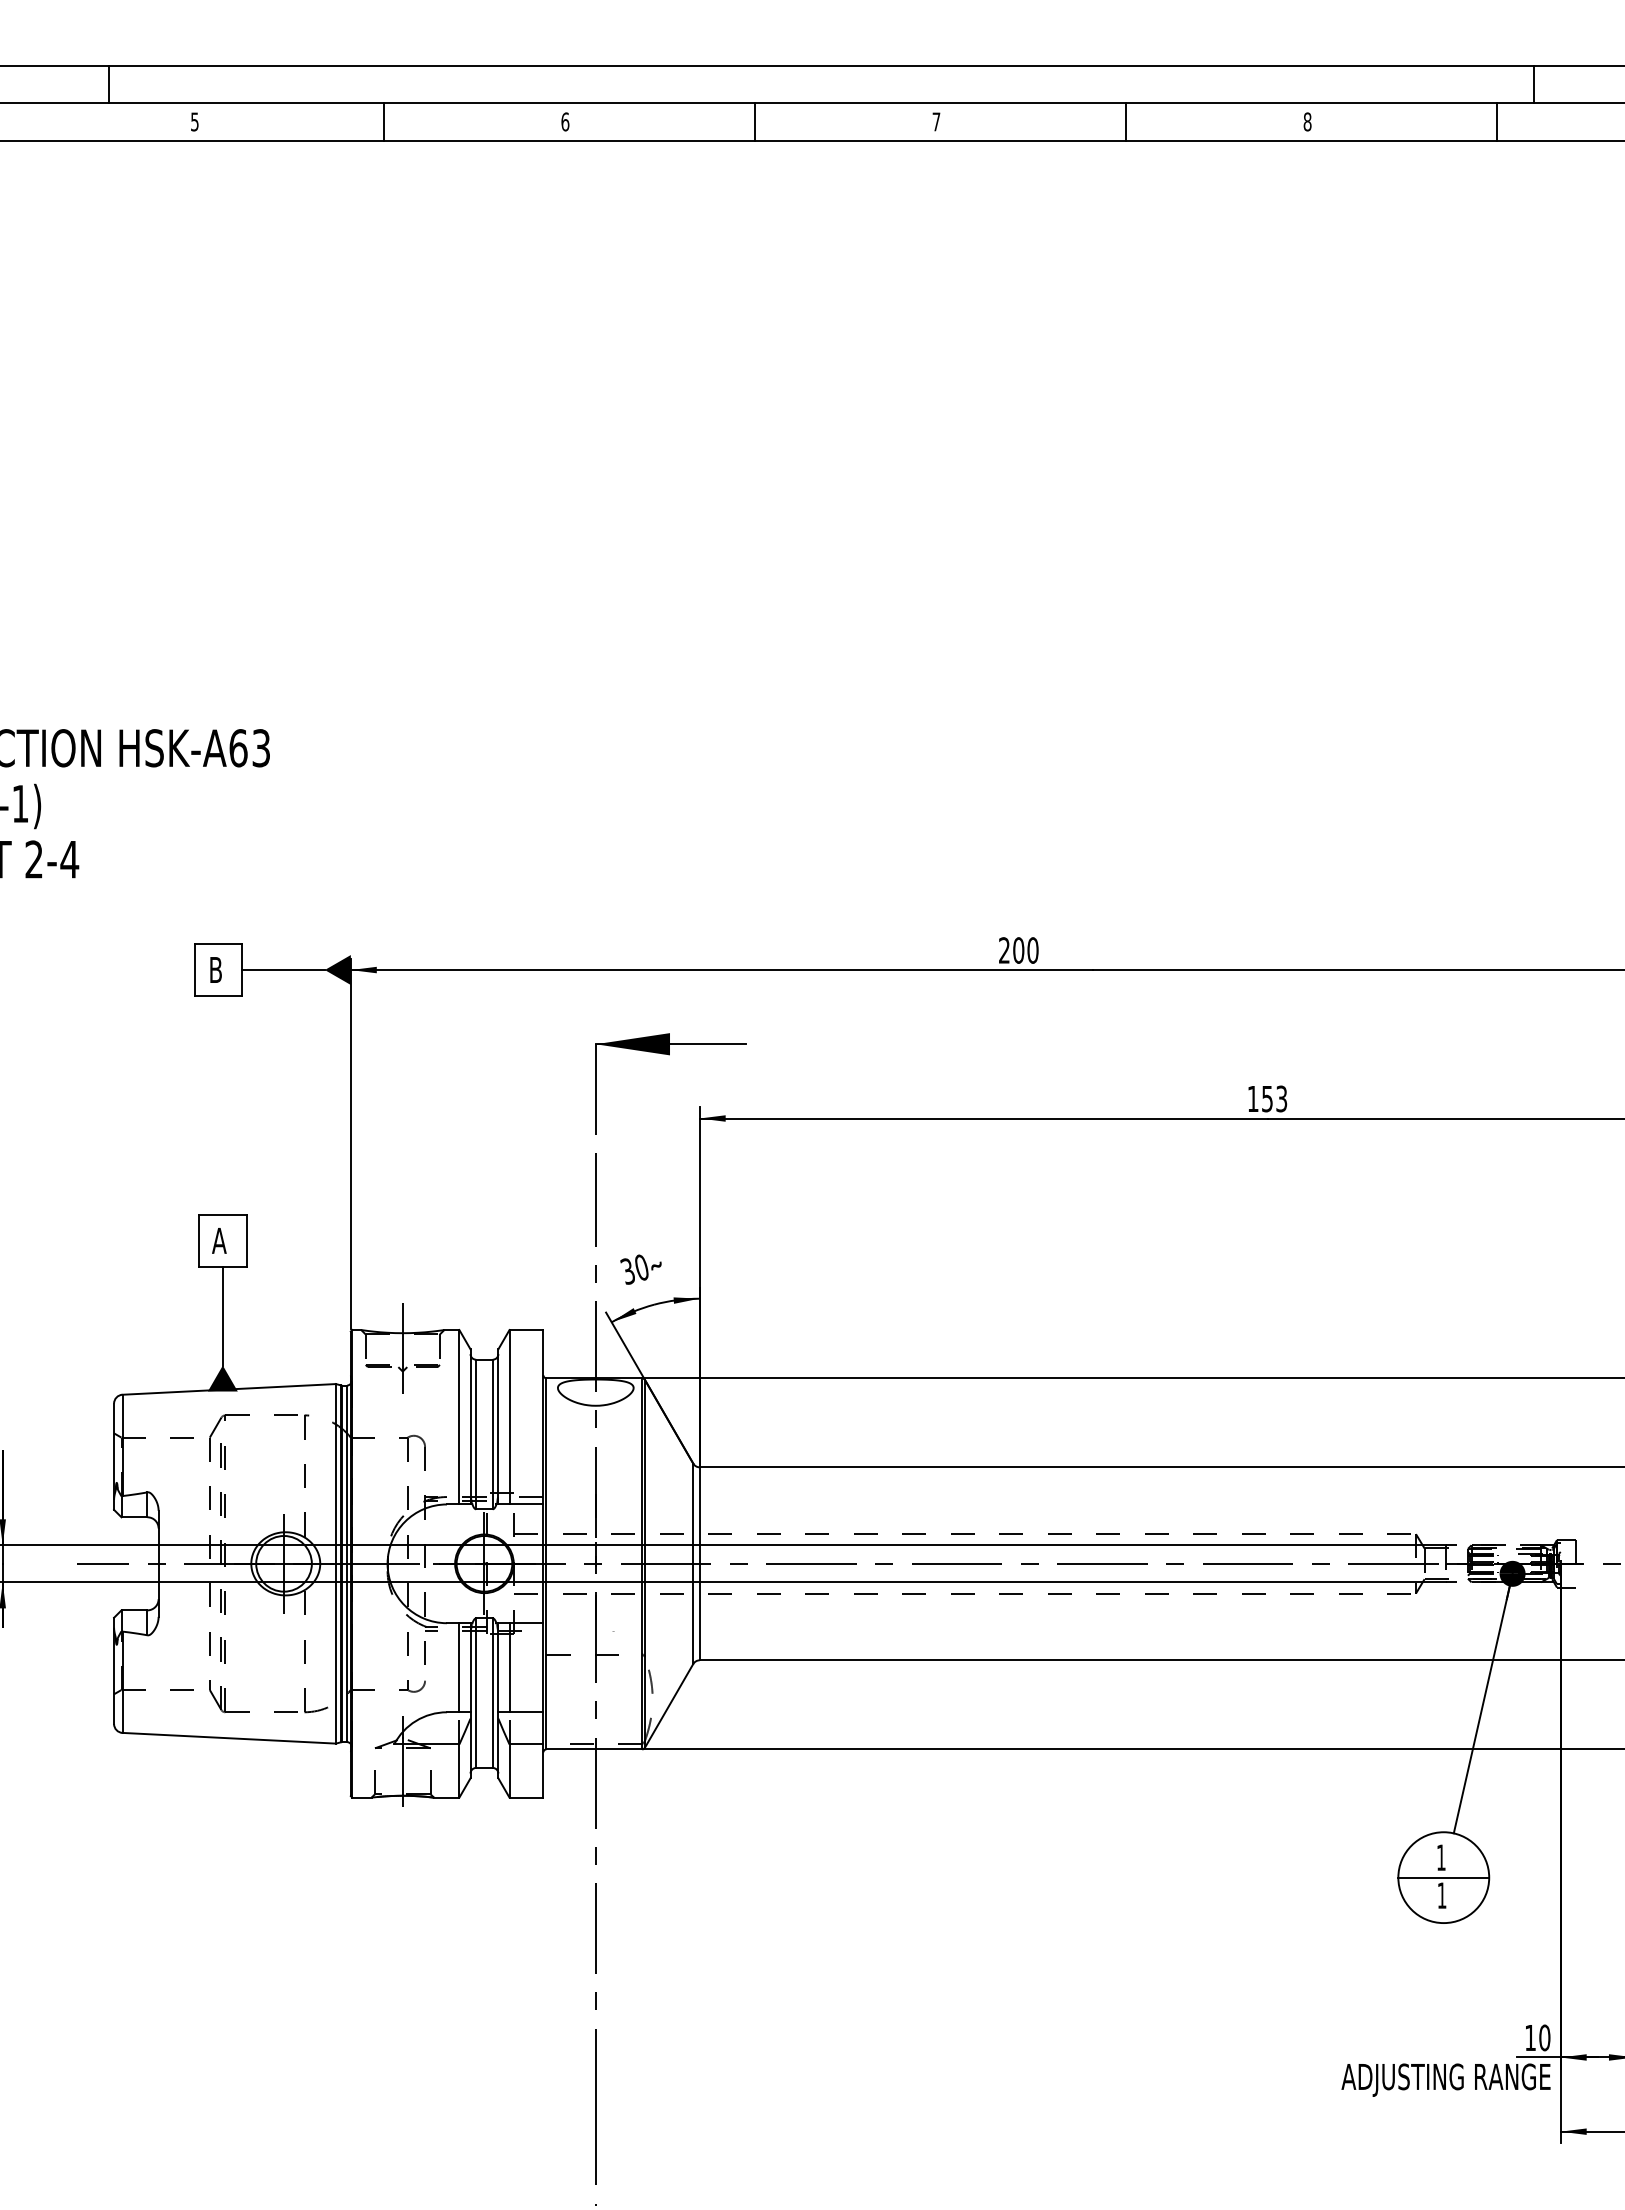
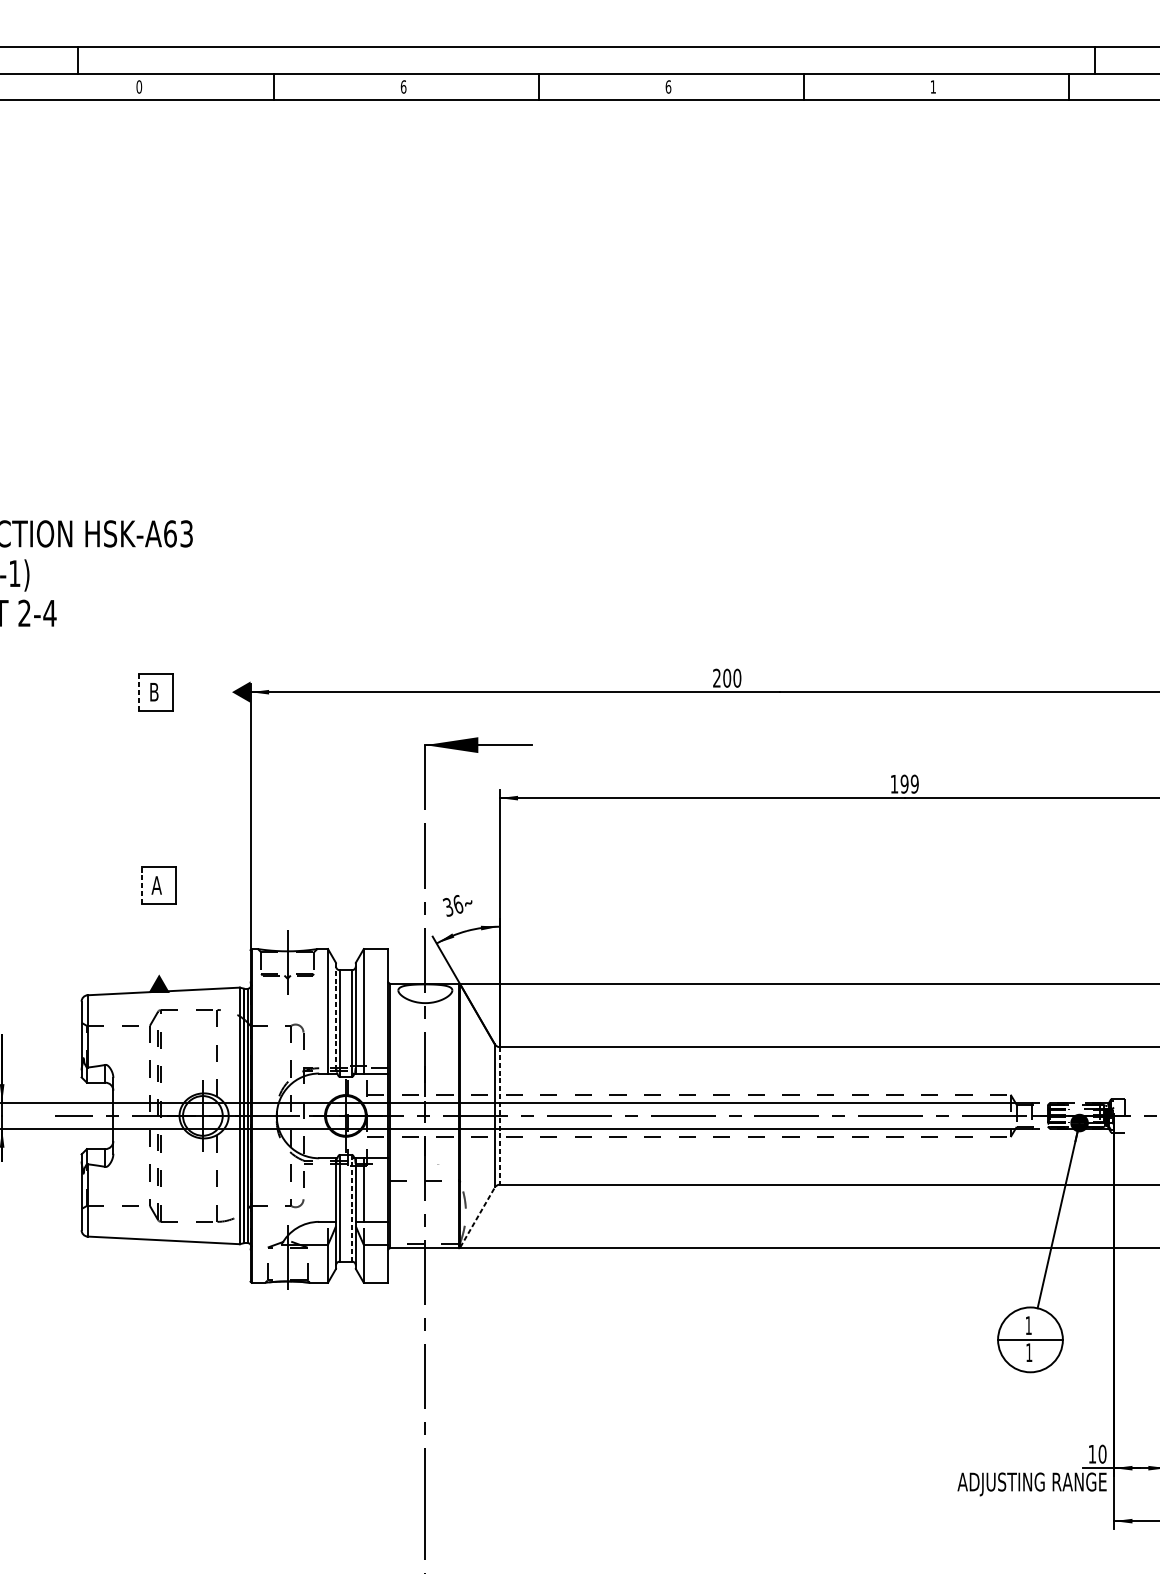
text: (194, 121) -> (138, 86), 5 -> 0
text: (936, 121) -> (668, 86), 7 -> 6
text: (1307, 121) -> (933, 86), 8 -> 1
line: (195, 970) -> (139, 692), solid -> dashed
line: (282, 970) -> (201, 692), removed
text: (1274, 1098) -> (909, 783), 153 -> 199
line: (198, 1240) -> (141, 885), solid -> dashed
text: (642, 1267) -> (458, 904), 30 -> 36
line: (222, 1315) -> (158, 938), removed
line: (470, 1426) -> (335, 1017), solid -> dashed
line: (699, 1564) -> (499, 1116), solid -> dashed
line: (459, 1667) -> (328, 1189), removed
line: (492, 1693) -> (351, 1208), solid -> dashed
line: (669, 1705) -> (477, 1217), solid -> dashed

